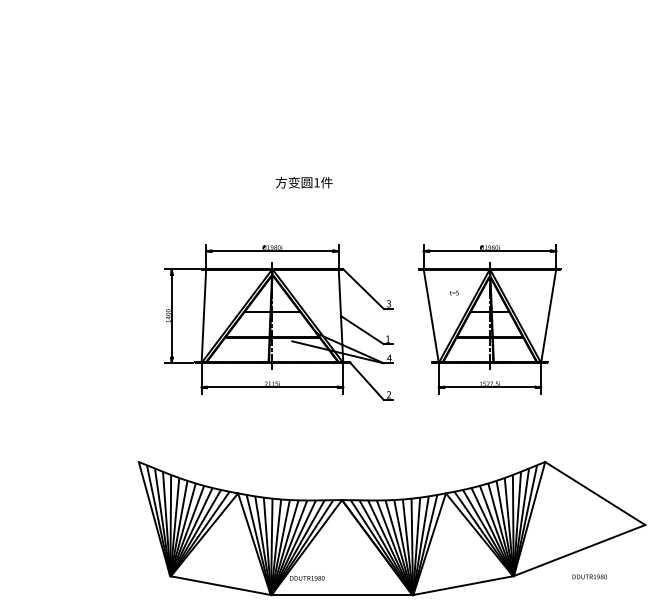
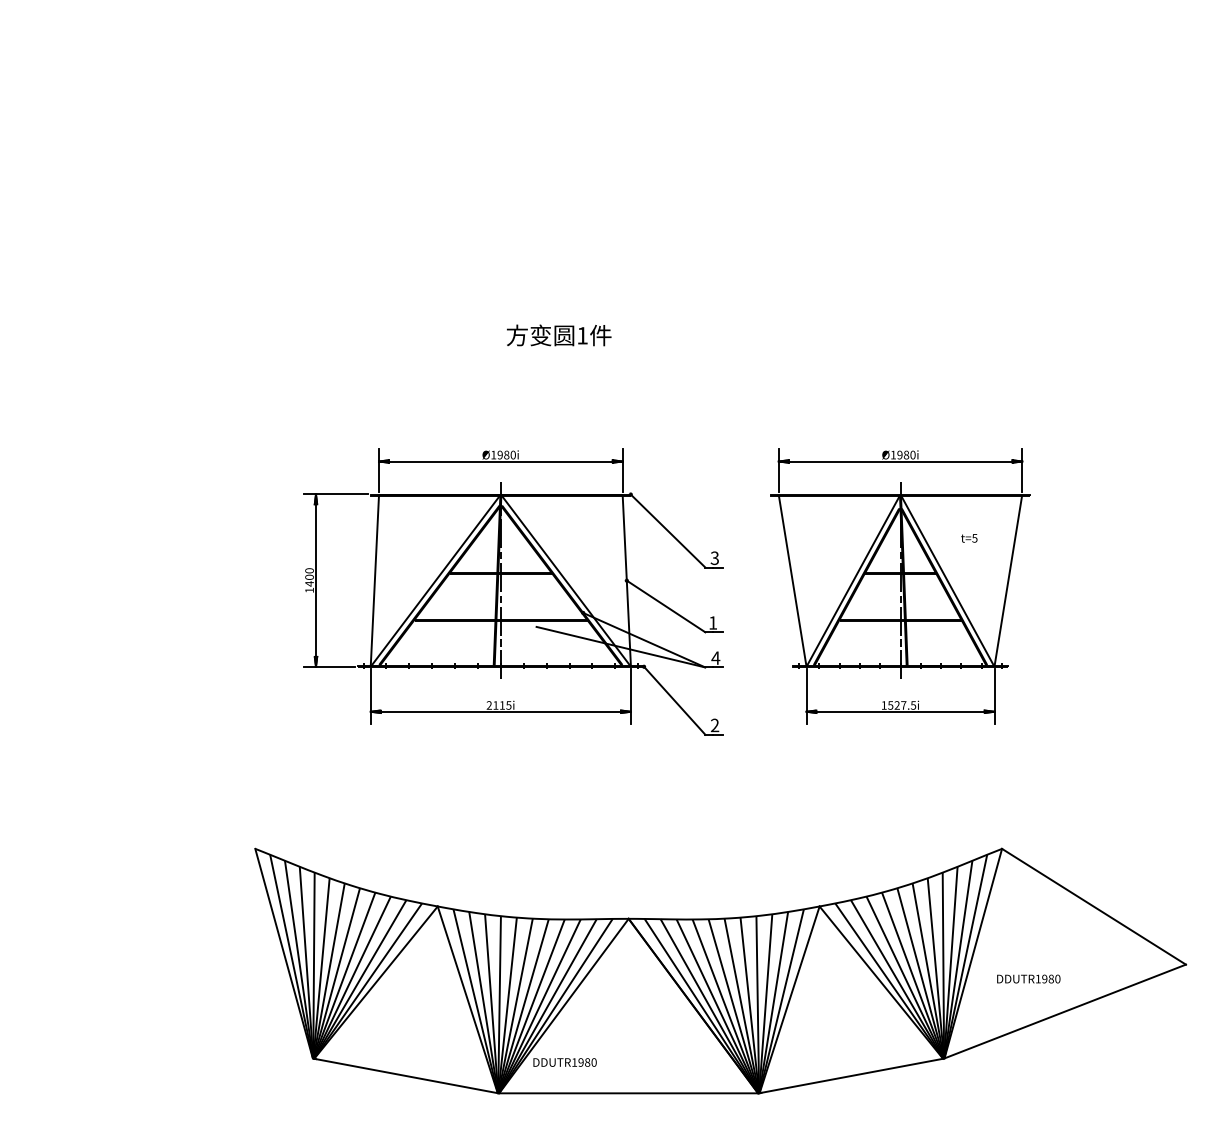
text: (454, 292) -> (969, 537), moved
text: (589, 576) -> (1028, 978), moved

